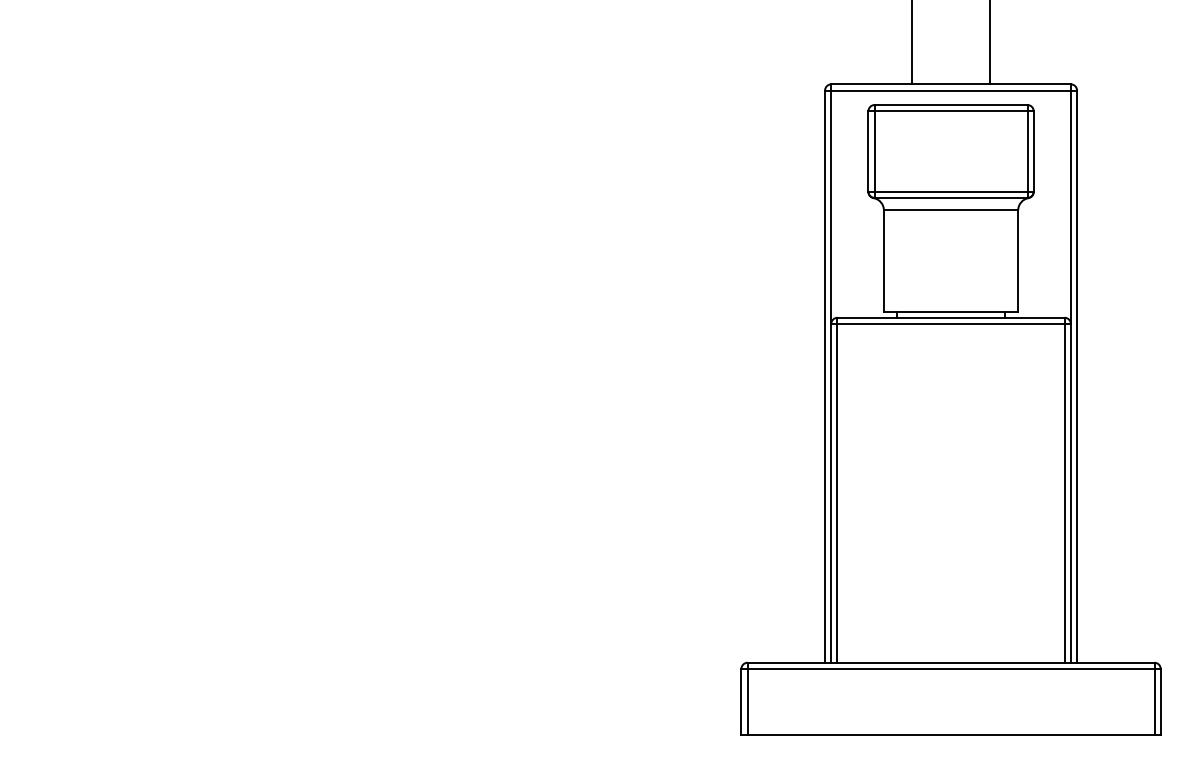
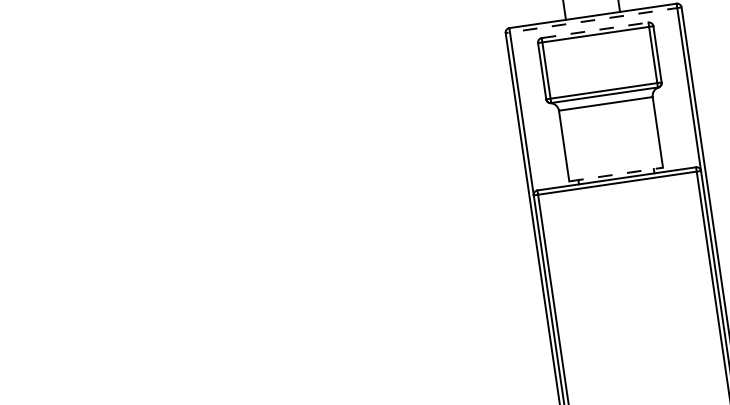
line: (950, 90) -> (593, 20), solid -> dashed
line: (951, 105) -> (595, 30), solid -> dashed
line: (951, 311) -> (616, 174), solid -> dashed

